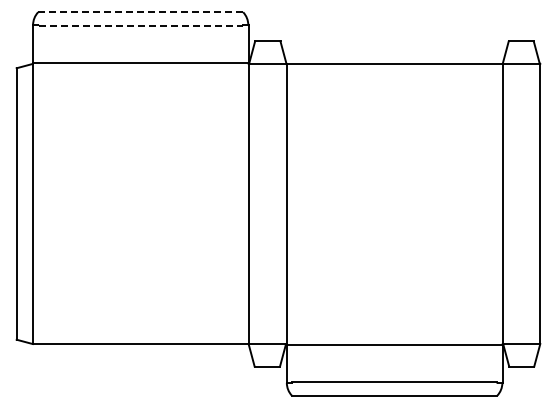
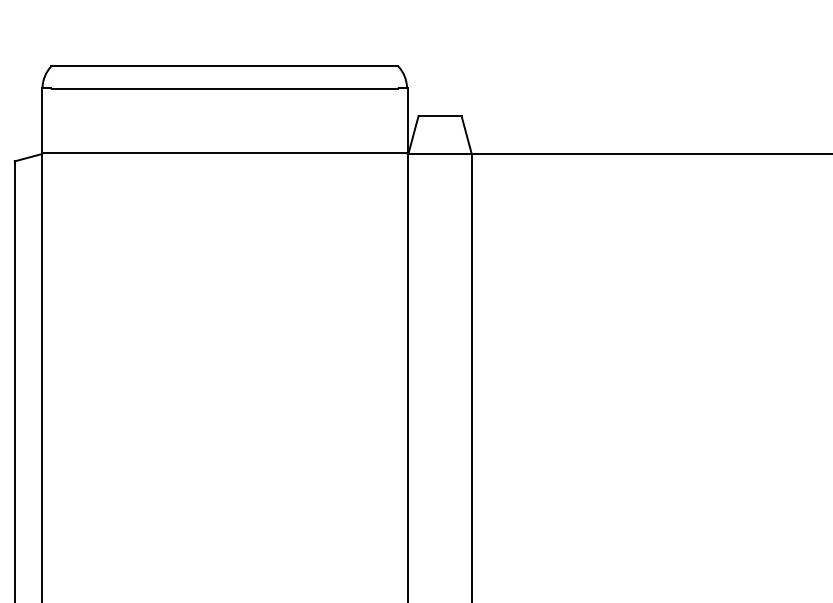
line: (141, 12) -> (226, 66), dashed -> solid
line: (141, 25) -> (226, 88), dashed -> solid

